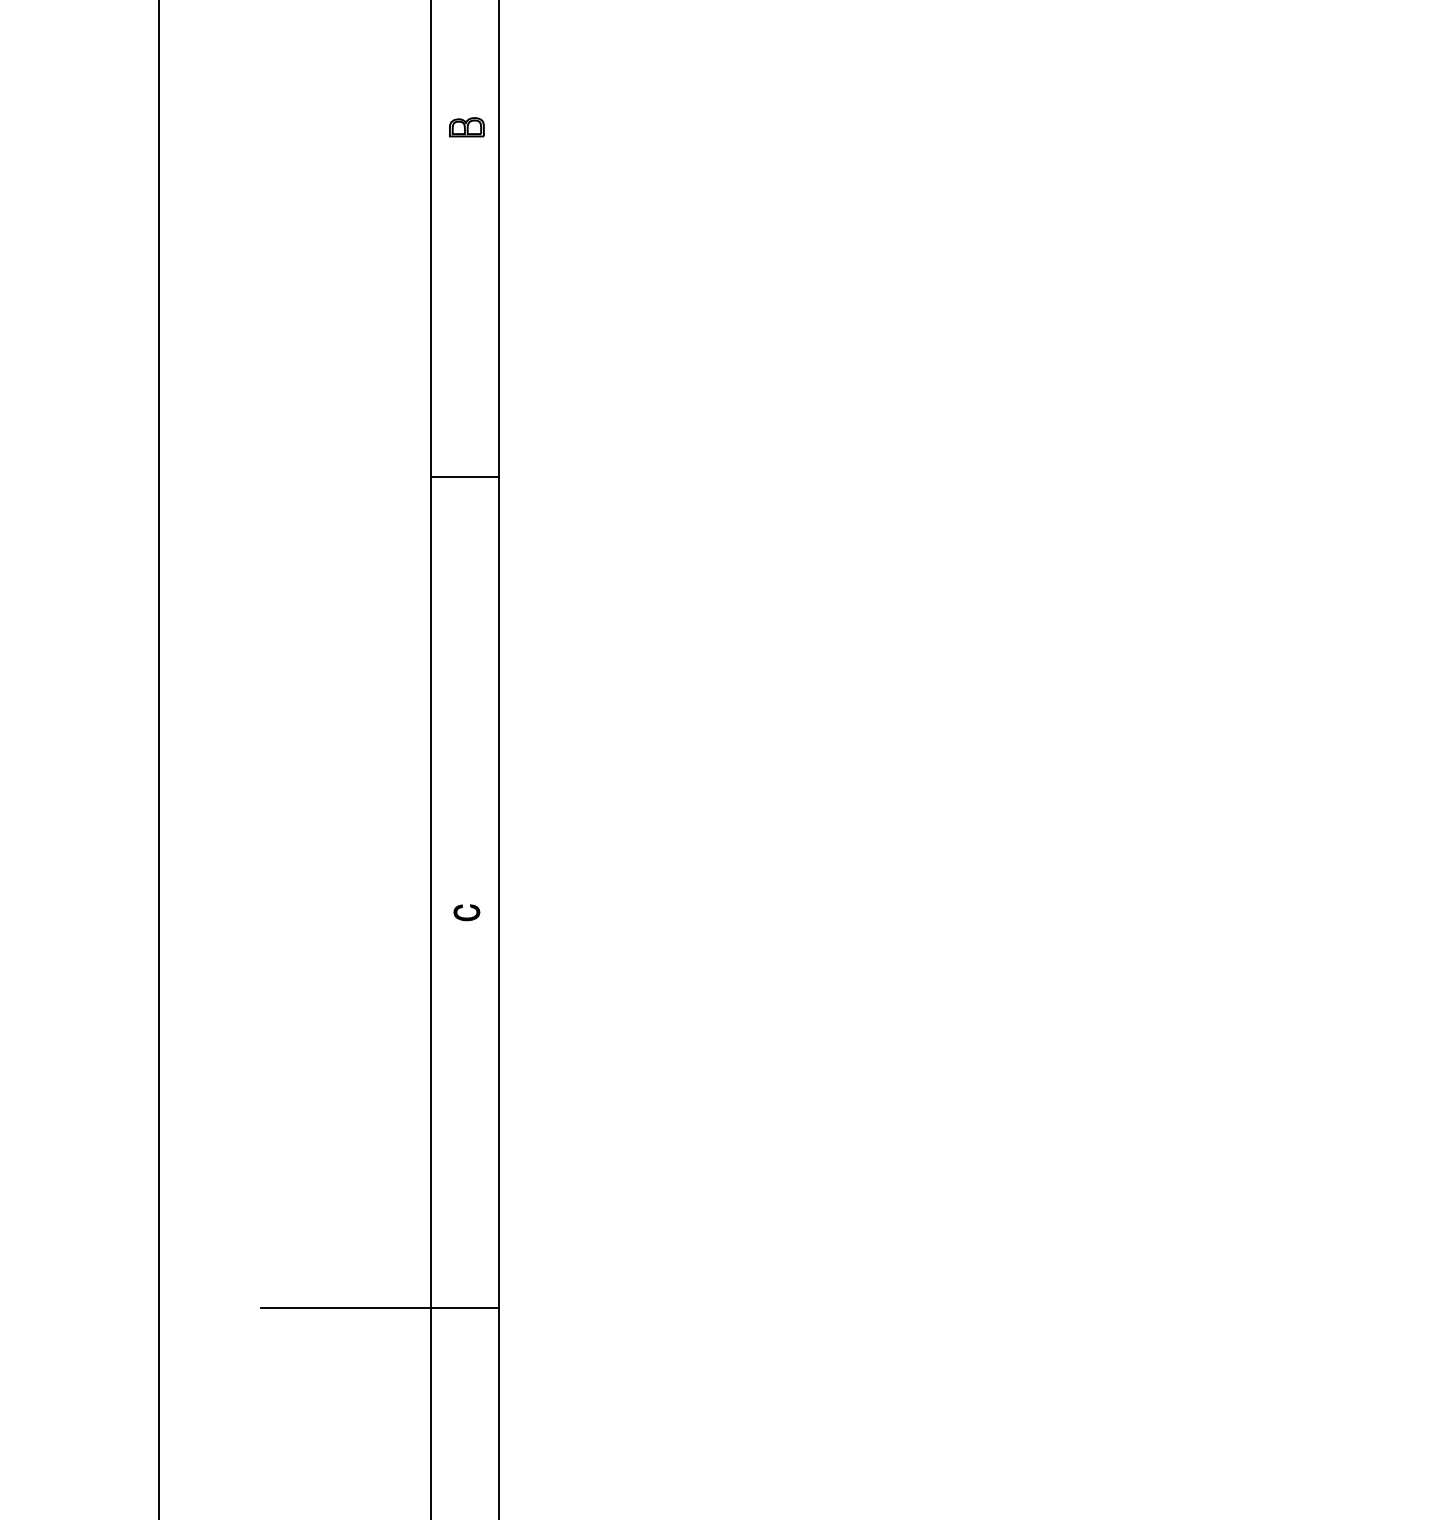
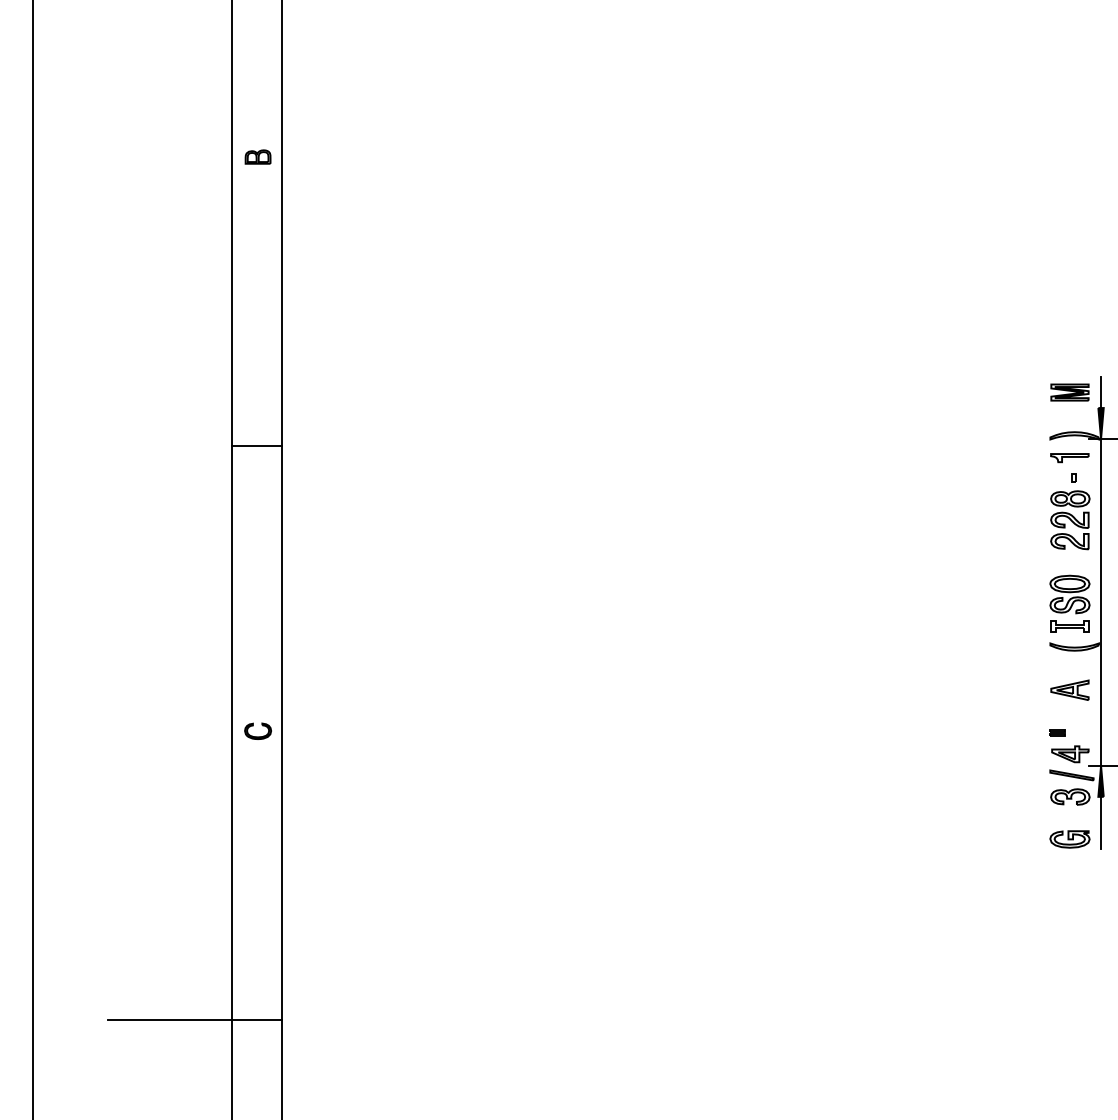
line: (464, 476) -> (256, 446), moved
part: (466, 911) -> (257, 730), size x1.43

